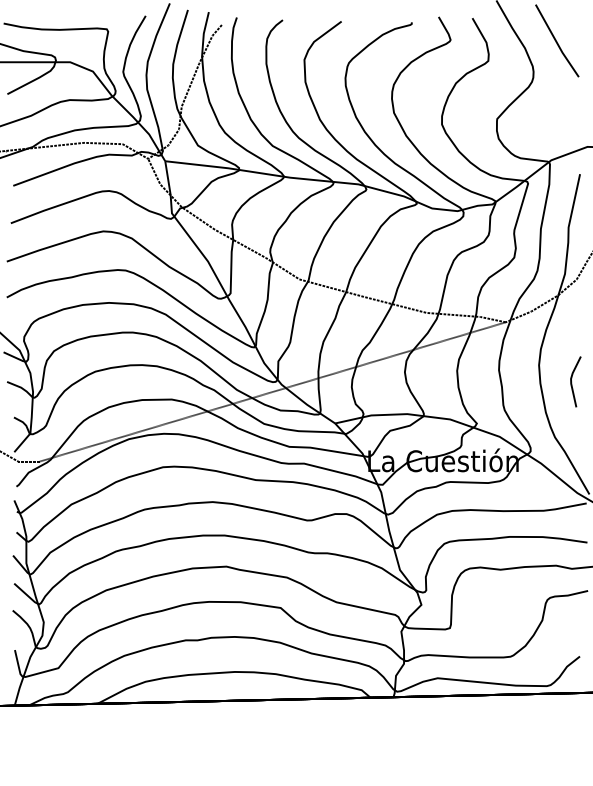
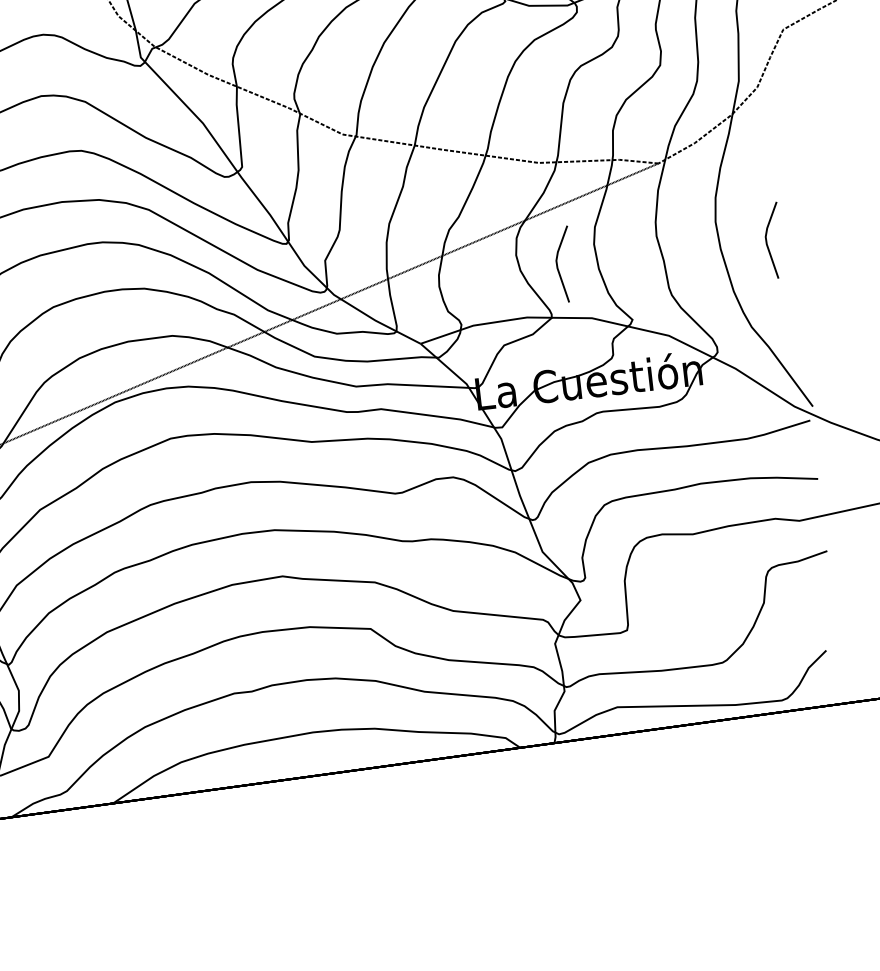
line: (432, 382) -> (559, 265), added

